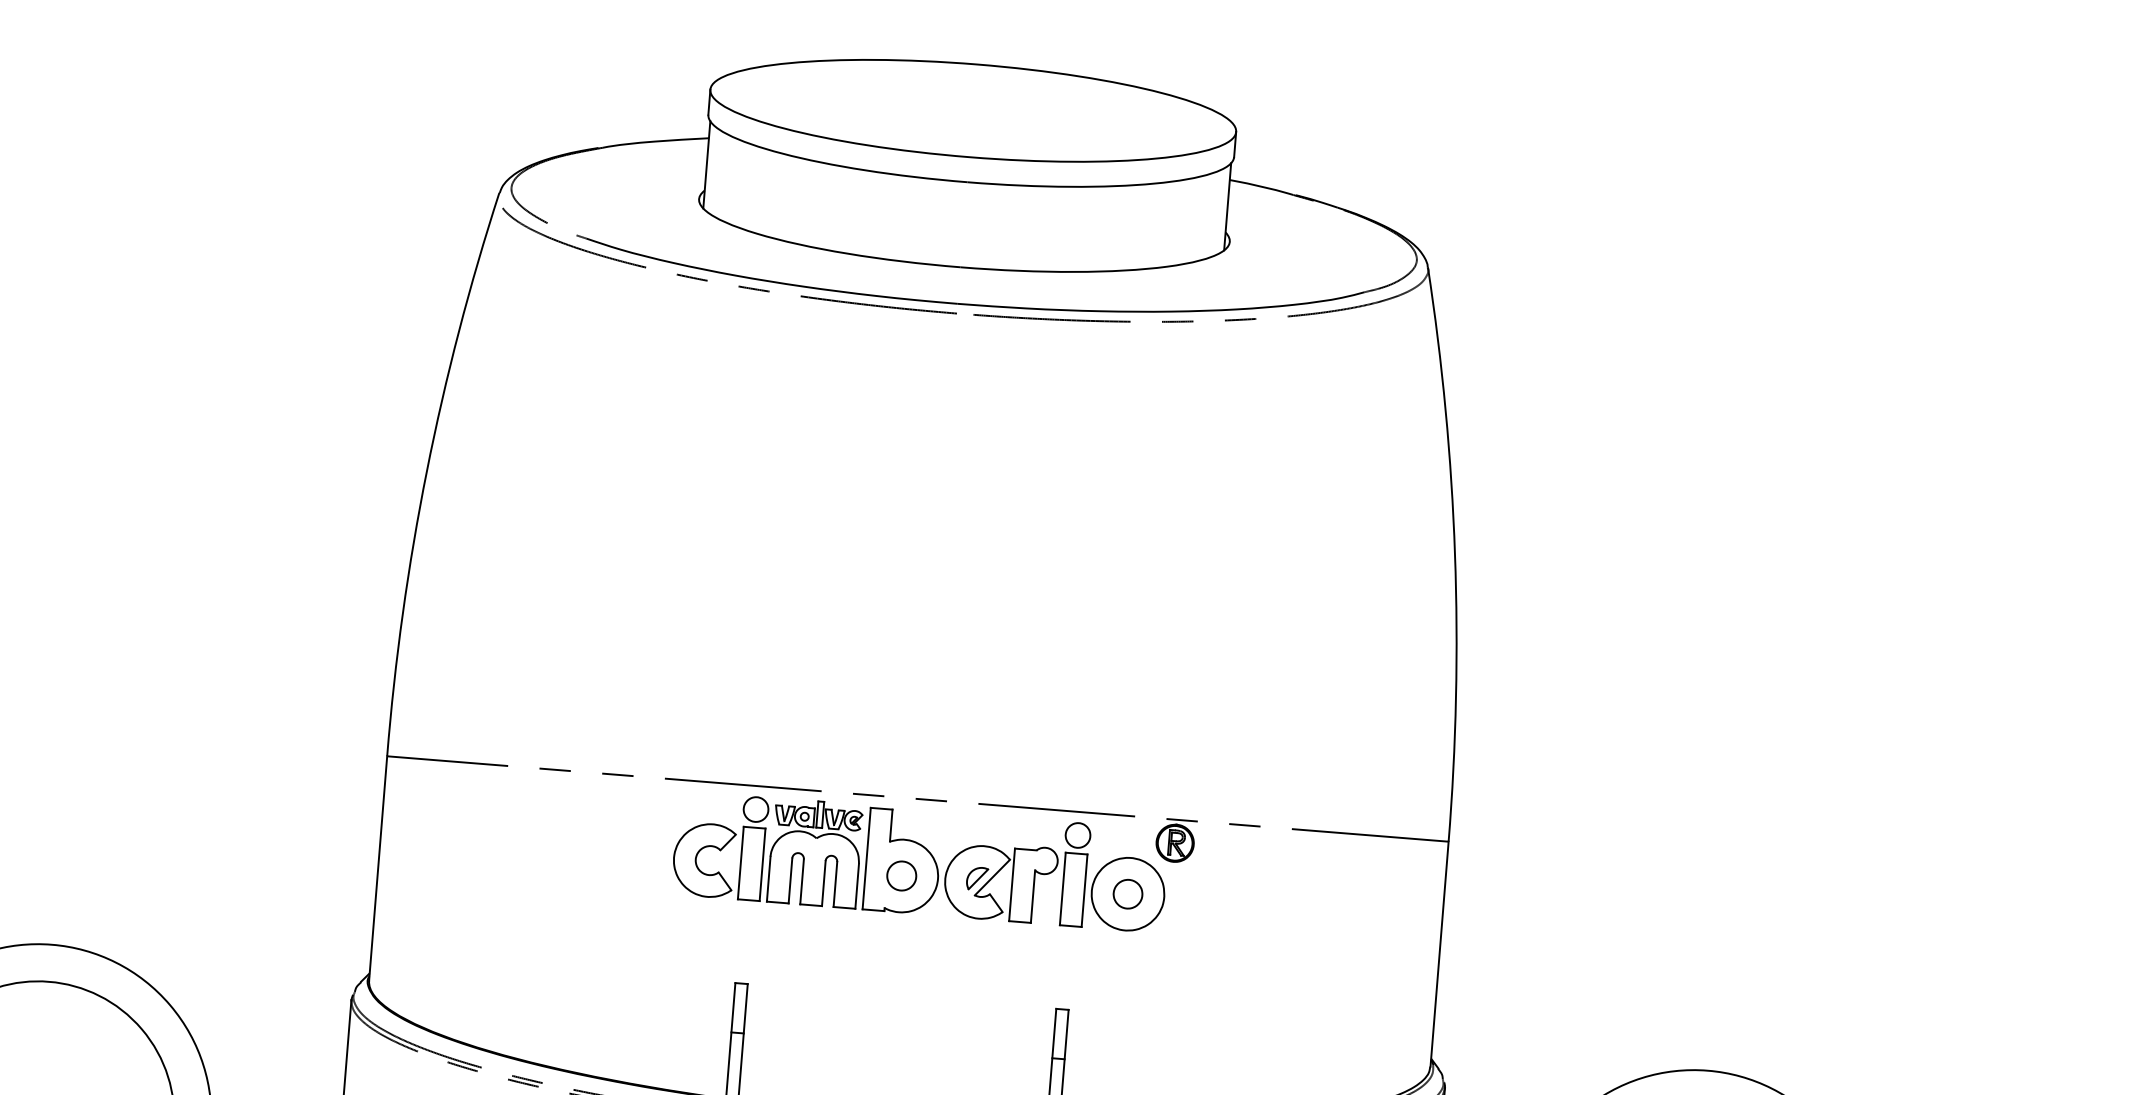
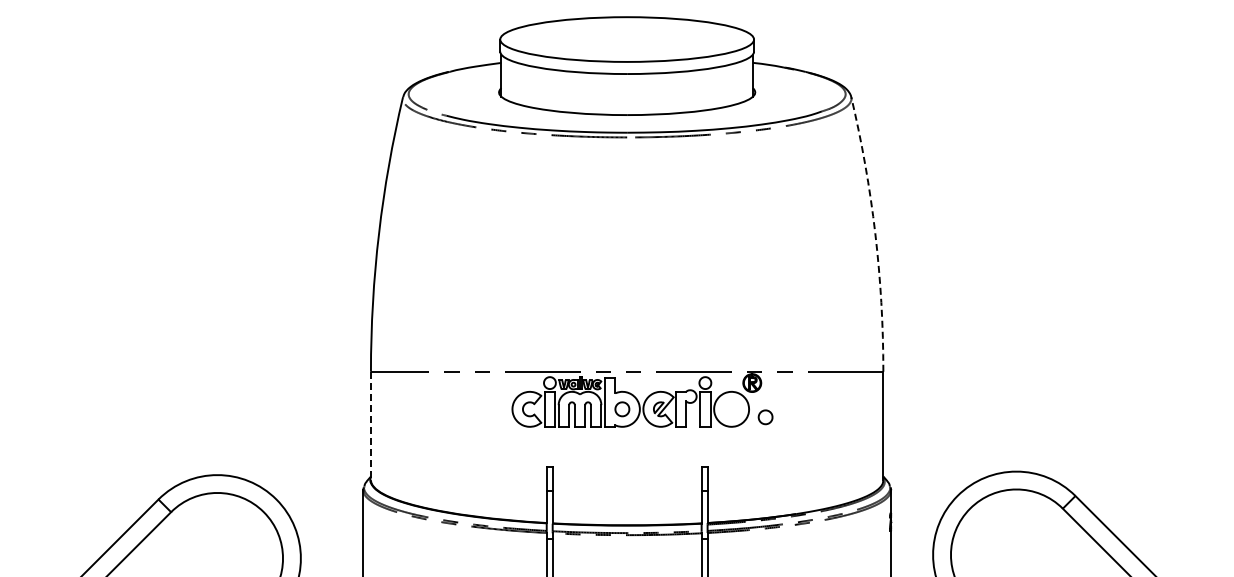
arc: (1455, 553) -> (875, 233), solid -> dashed
line: (377, 869) -> (370, 426), solid -> dashed
part: (1127, 894) -> (765, 417), moved

